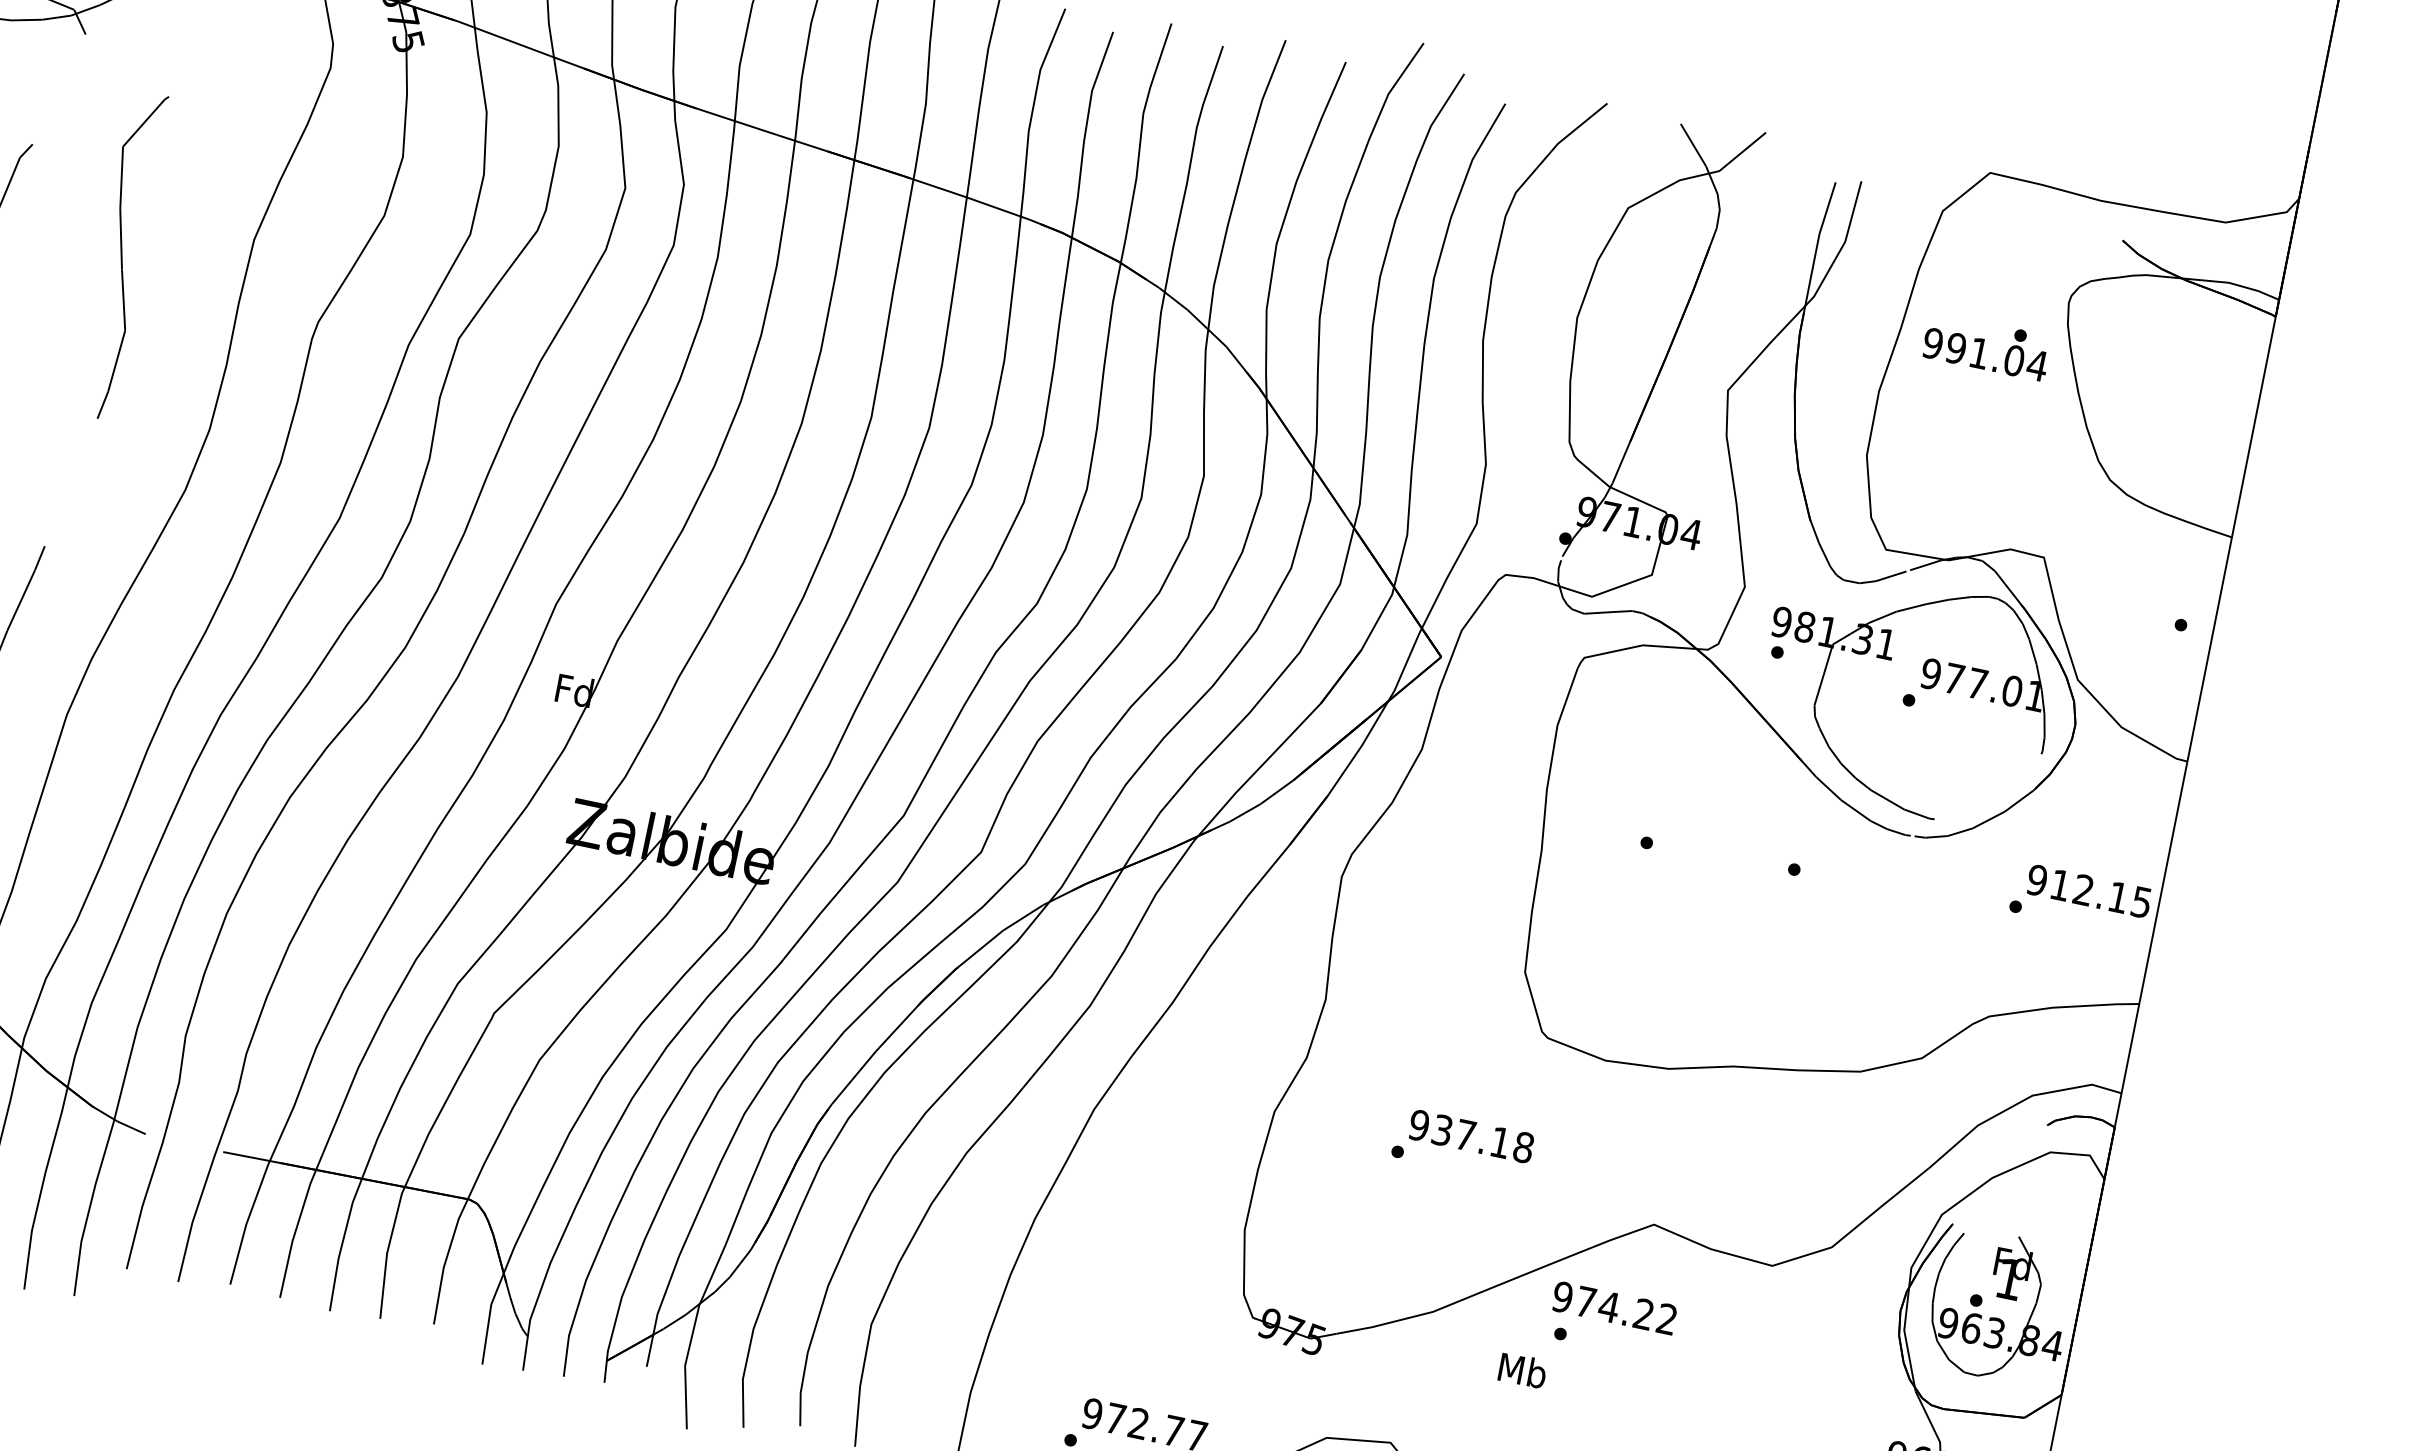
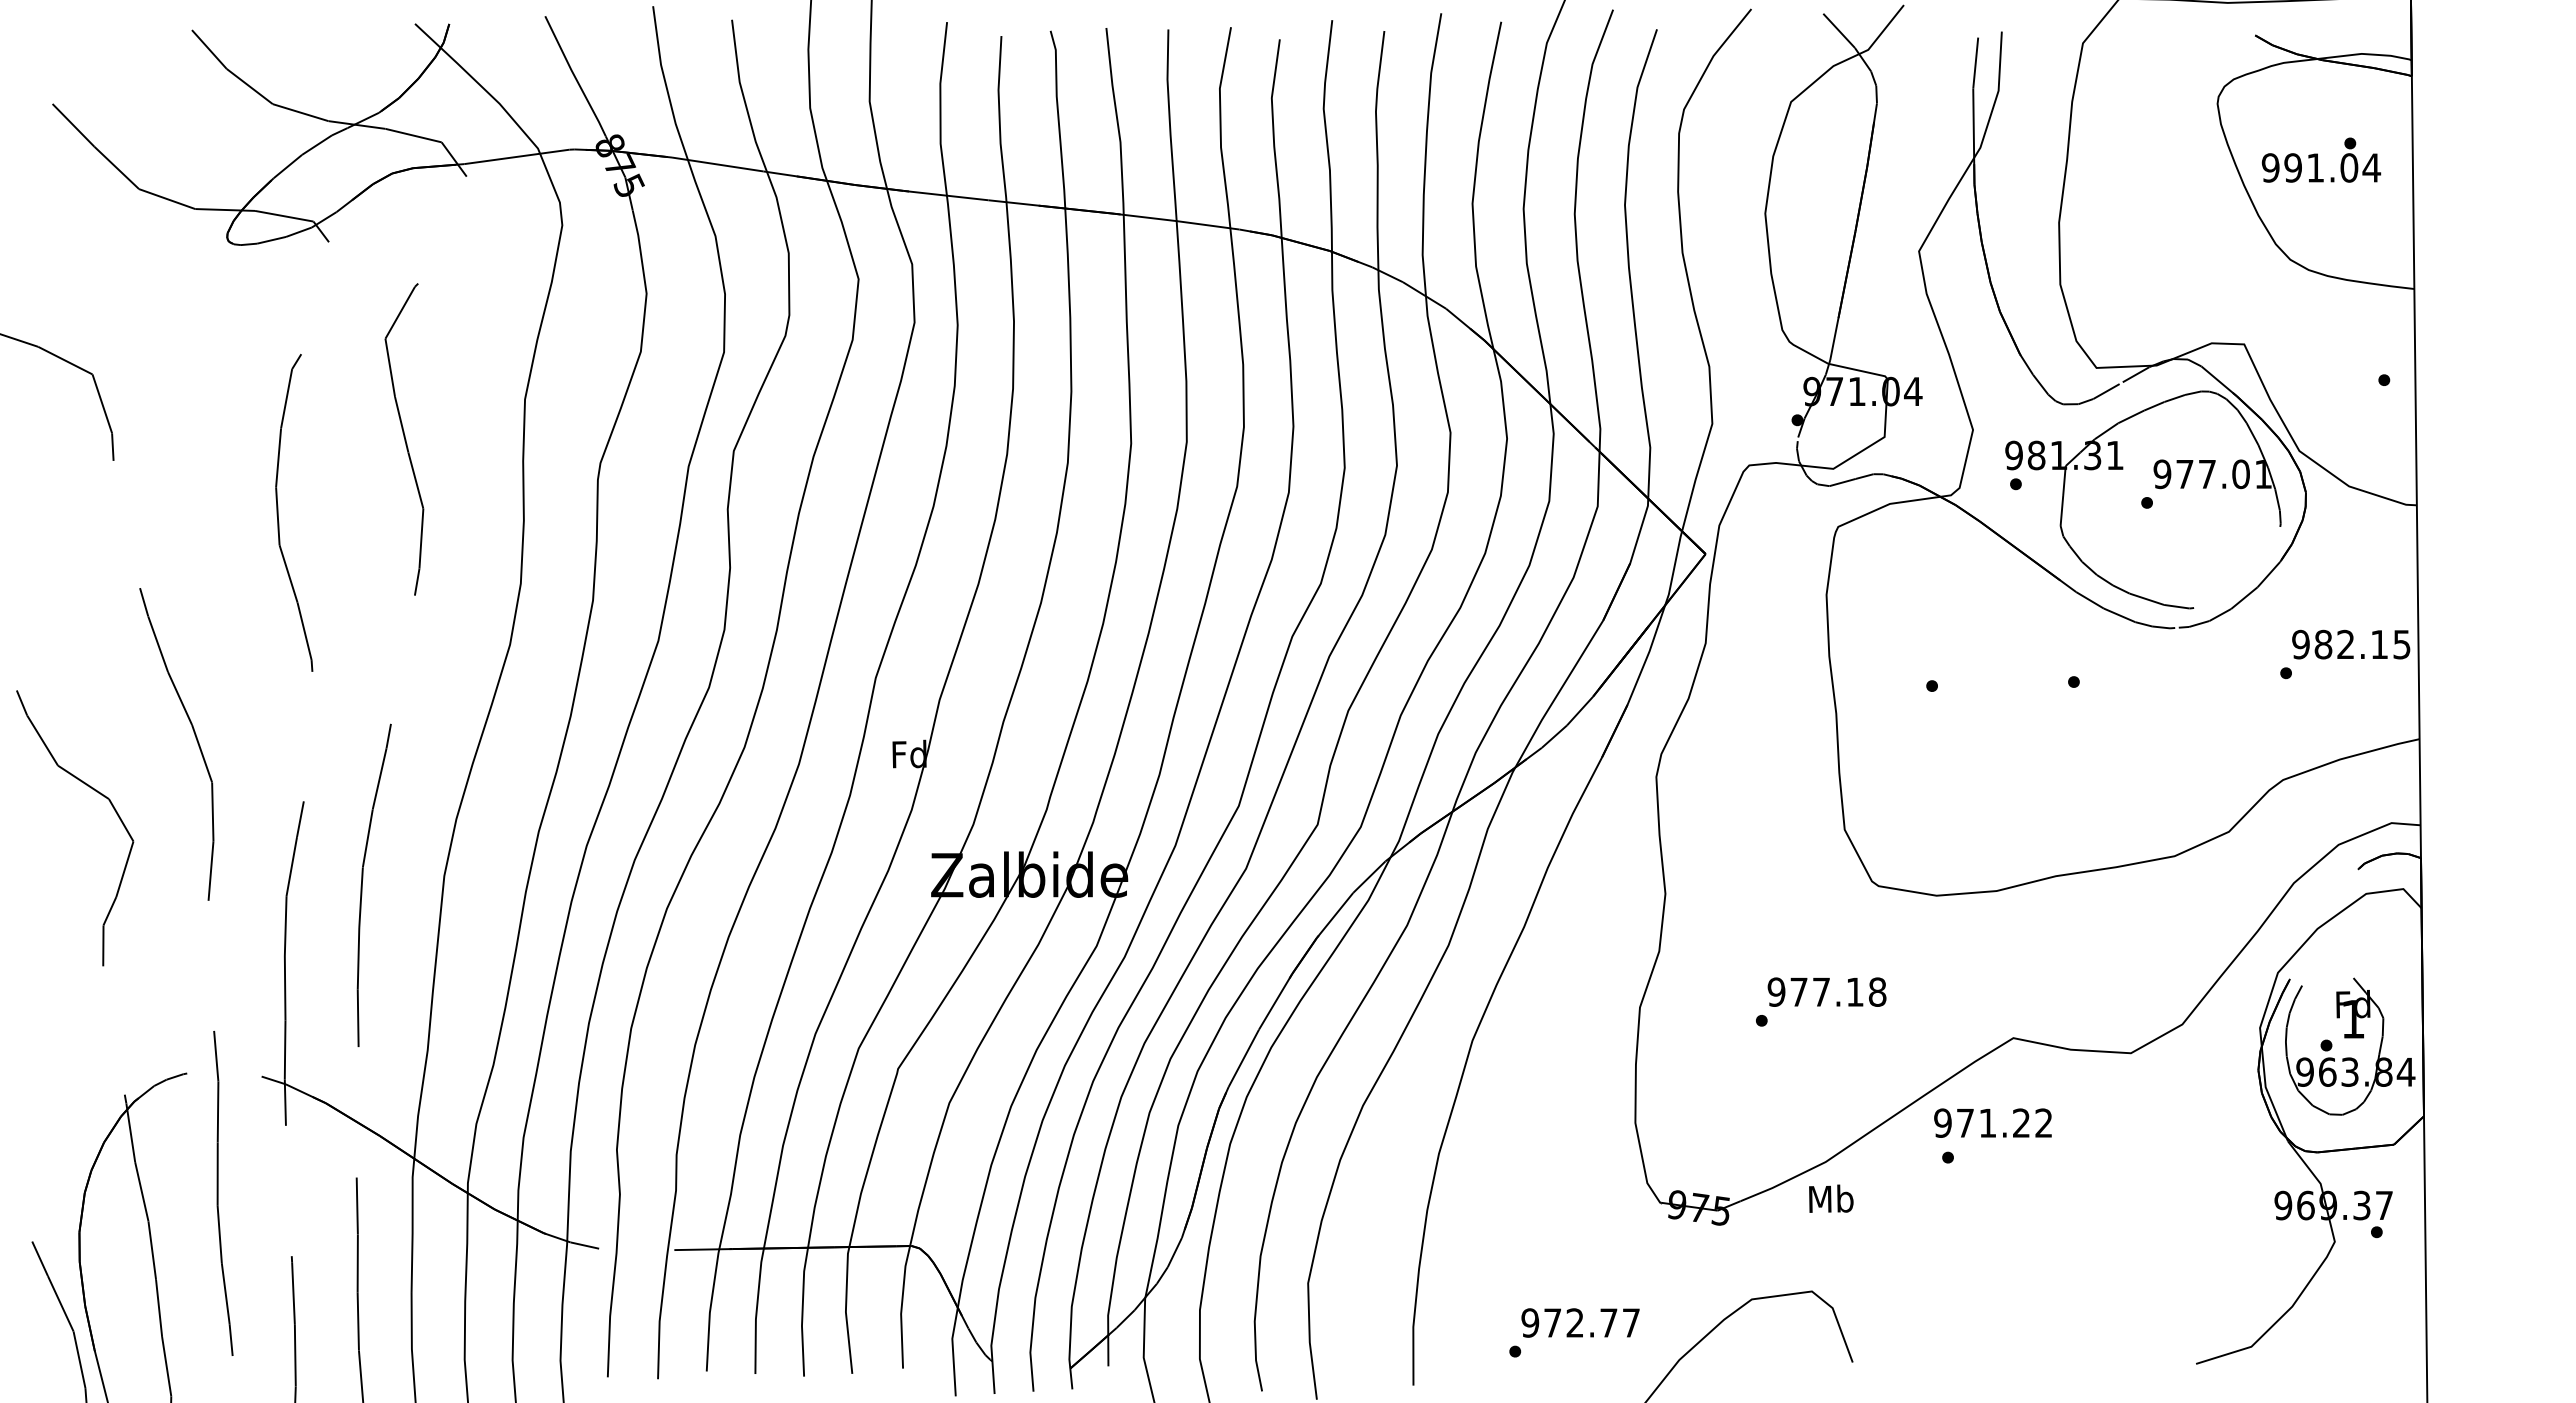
text: (1987, 345) -> (2321, 159), moved
text: (2060, 885) -> (2323, 644), 912.15 -> 982.15
text: (1442, 1129) -> (1798, 991), 937.18 -> 977.18
text: (1608, 1307) -> (1987, 1123), 974.22 -> 971.22
text: (1523, 1370) -> (1831, 1198), moved

